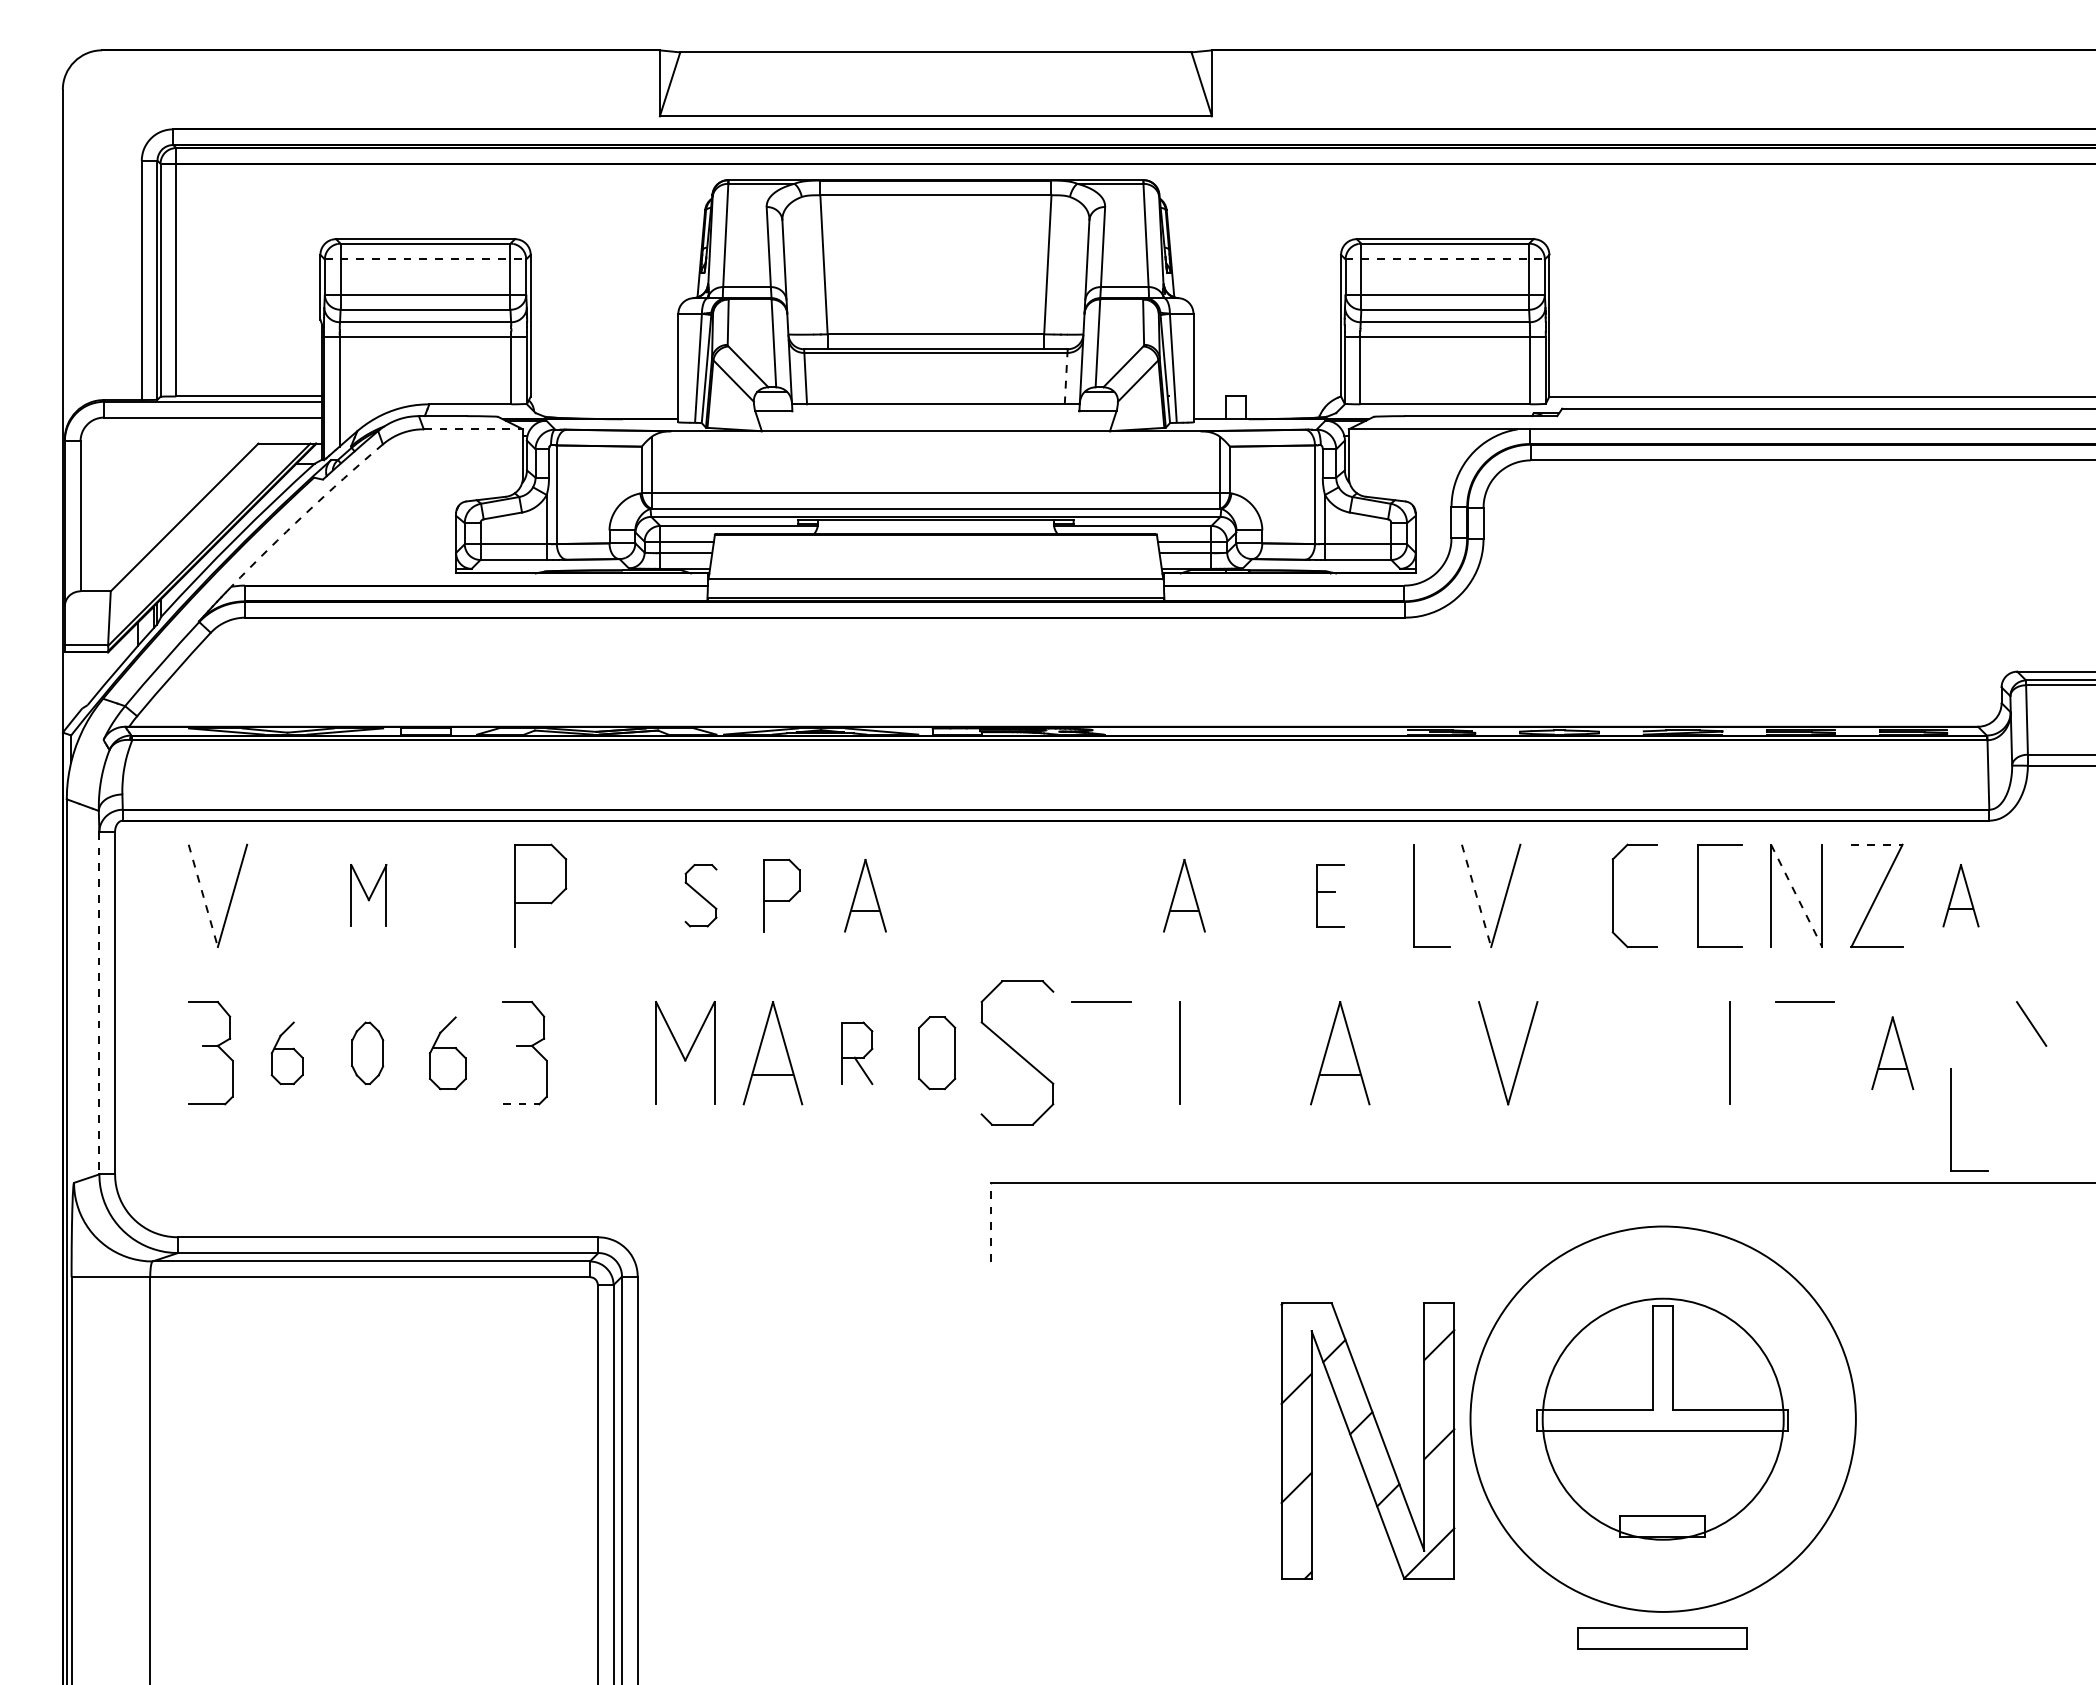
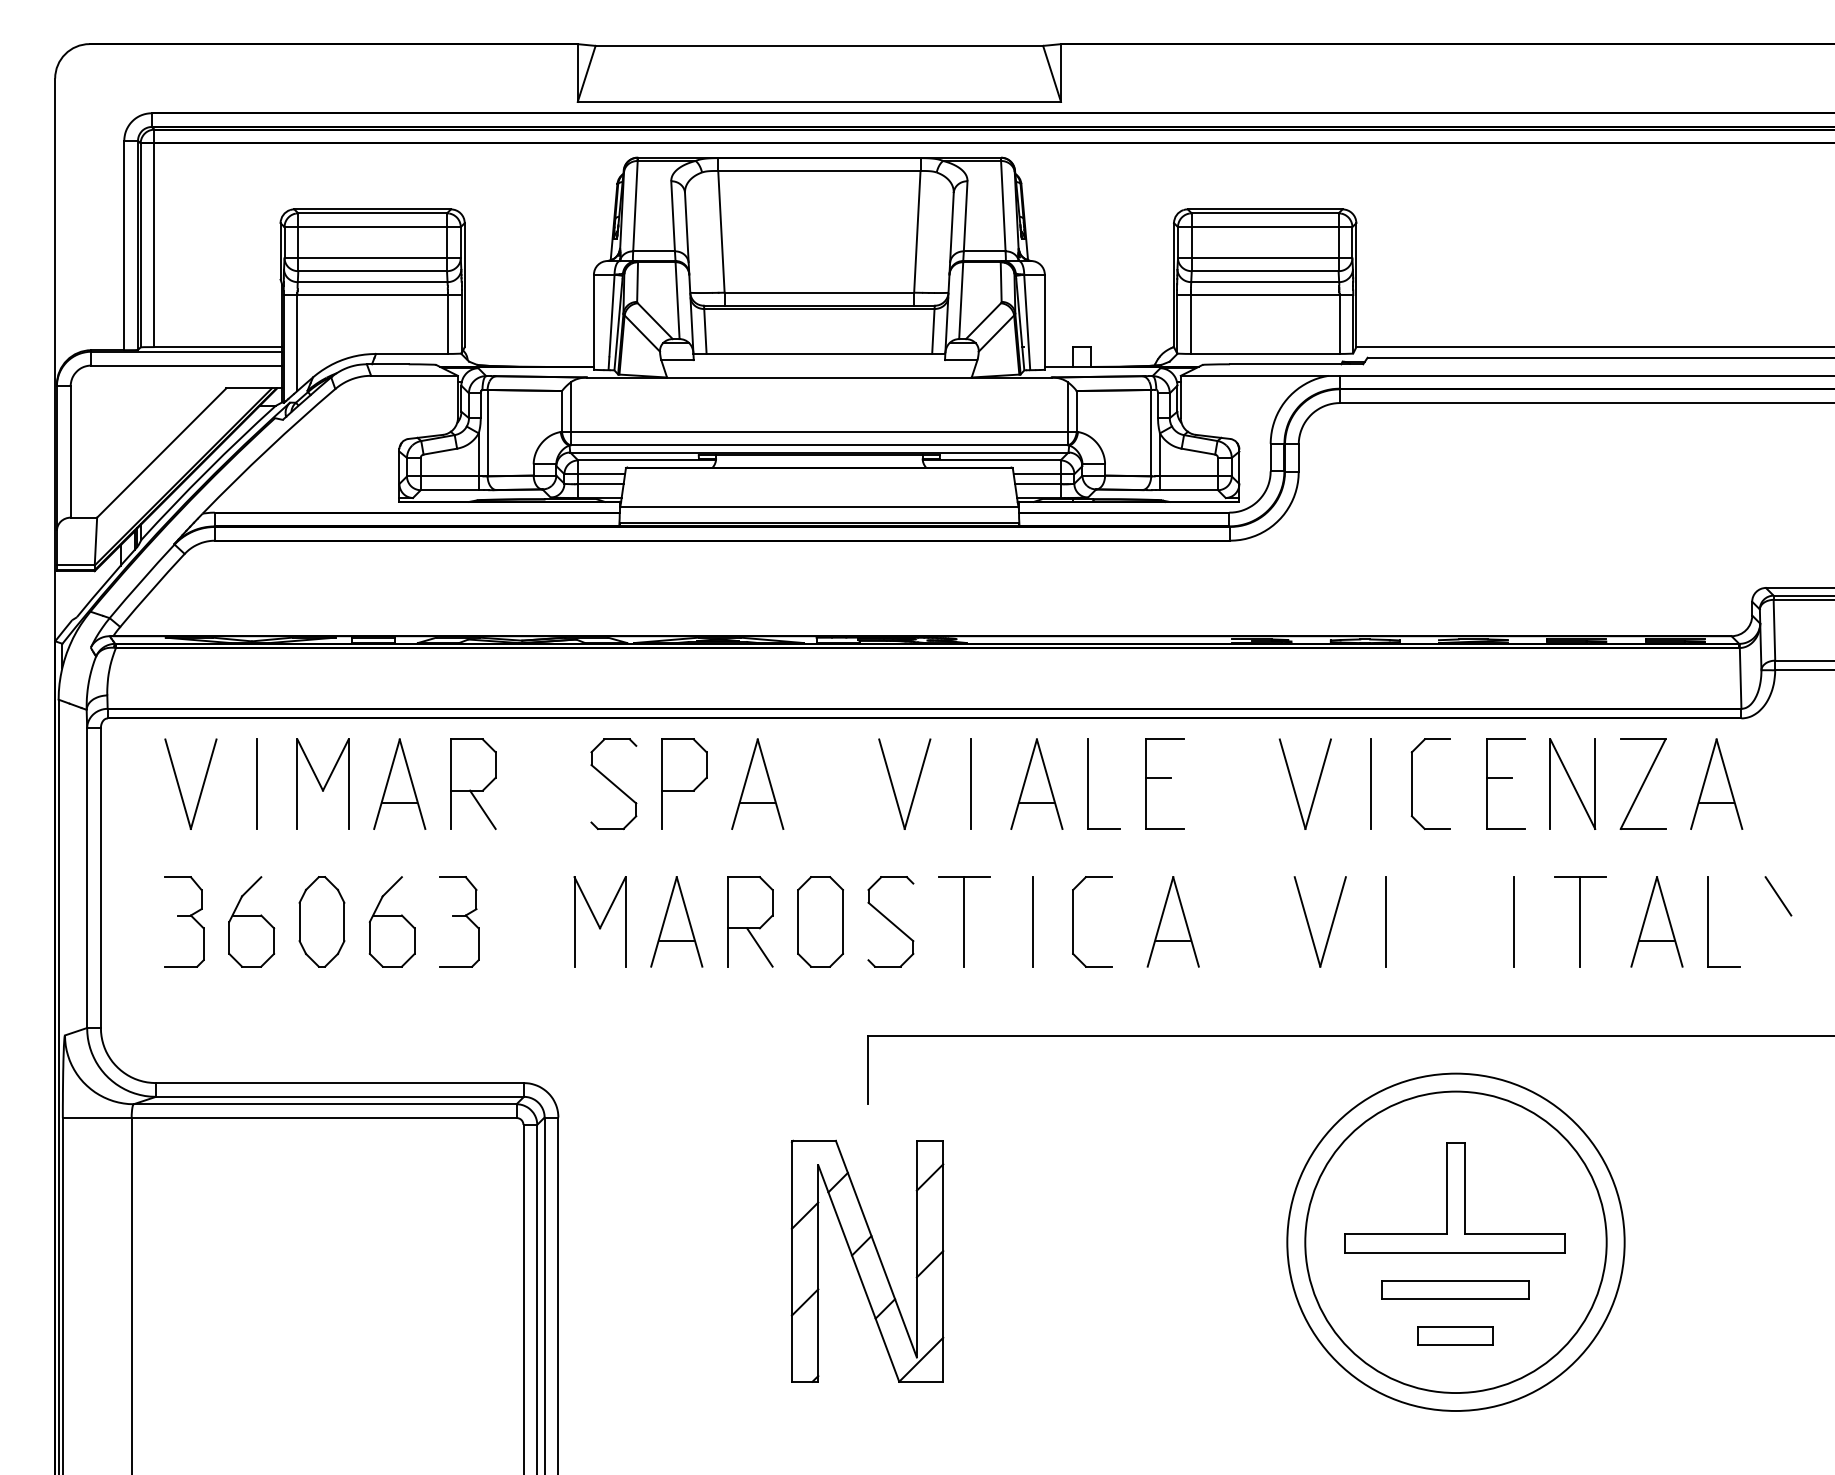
line: (425, 259) -> (372, 227), dashed -> solid
line: (1445, 259) -> (1265, 227), dashed -> solid
line: (1066, 378) -> (933, 331), dashed -> solid
line: (473, 429) -> (414, 376), dashed -> solid
arc: (305, 513) -> (267, 449), dashed -> solid
line: (1876, 844) -> (1642, 739), dashed -> solid
line: (1712, 888) -> (1499, 777), added
line: (293, 895) -> (257, 783), added
part: (368, 895) -> (322, 783), size x1.67
part: (456, 895) -> (399, 783), added
part: (700, 895) -> (613, 783), size x1.67
part: (781, 895) -> (684, 783), size x1.43
part: (865, 895) -> (757, 783), size x1.43
line: (1108, 895) -> (970, 783), added
part: (1184, 895) -> (1036, 783), size x1.43
part: (1330, 895) -> (1164, 783), size x1.67
part: (1414, 895) -> (1088, 783), moved
line: (1566, 895) -> (1371, 783), added
part: (1960, 895) -> (1716, 783), size x1.67
line: (203, 896) -> (178, 784), dashed -> solid
line: (1476, 896) -> (1292, 784), dashed -> solid
line: (1796, 896) -> (1572, 784), dashed -> solid
part: (1021, 900) -> (894, 788), added
line: (551, 925) -> (482, 810), added
line: (99, 1003) -> (87, 878), dashed -> solid
part: (286, 1053) -> (250, 922), size x1.67
part: (367, 1053) -> (321, 922), size x1.67
part: (447, 1053) -> (391, 922), size x1.43
part: (856, 1053) -> (749, 922), size x1.67
part: (936, 1053) -> (819, 922), size x1.43
part: (1017, 1053) -> (890, 922), size x0.71
line: (1101, 1053) -> (964, 922), added
part: (1226, 1053) -> (1073, 922), added
line: (1583, 1053) -> (1386, 922), added
line: (1805, 1053) -> (1580, 922), added
part: (1892, 1053) -> (1656, 922), size x1.43
line: (521, 1104) -> (456, 966), dashed -> solid
part: (1951, 1119) -> (1708, 921), moved
line: (990, 1221) -> (867, 1069), dashed -> solid
circle: (1663, 1419) -> (1456, 1242), size x1.43
part: (1367, 1440) -> (867, 1260), moved
part: (1662, 1638) -> (1455, 1289), moved

